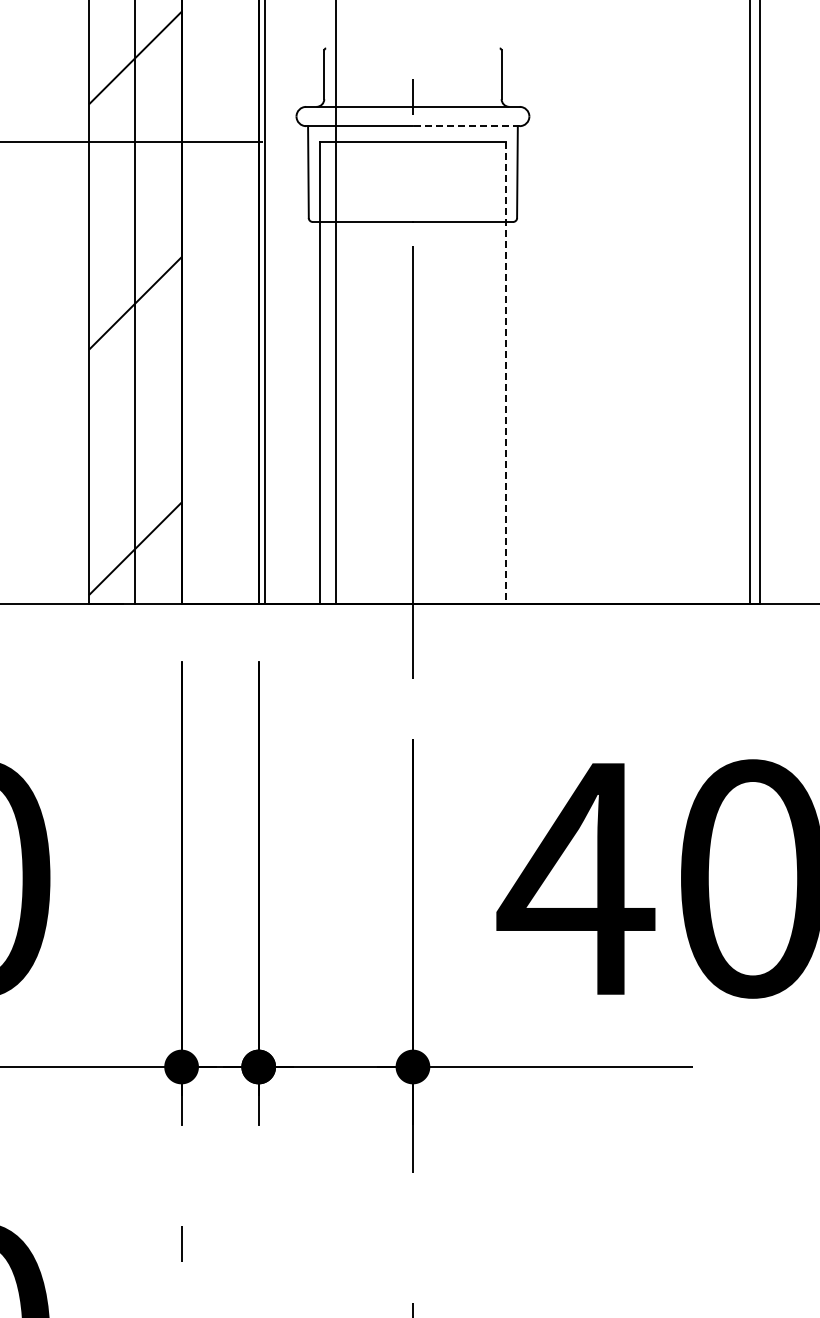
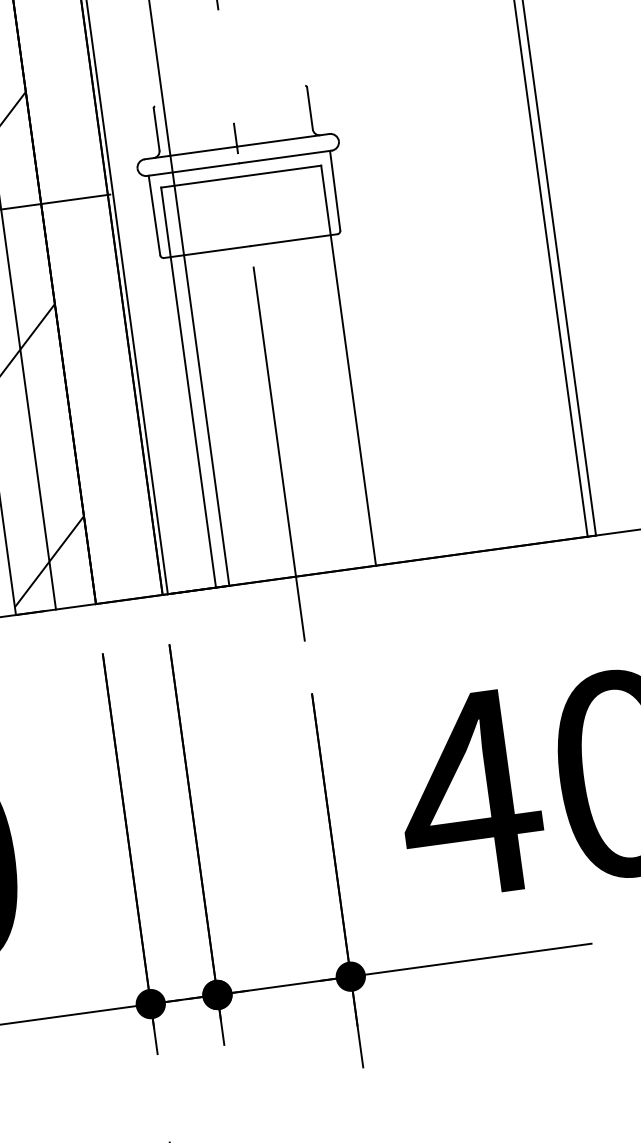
line: (465, 126) -> (284, 157), dashed -> solid
line: (505, 373) -> (348, 366), dashed -> solid

